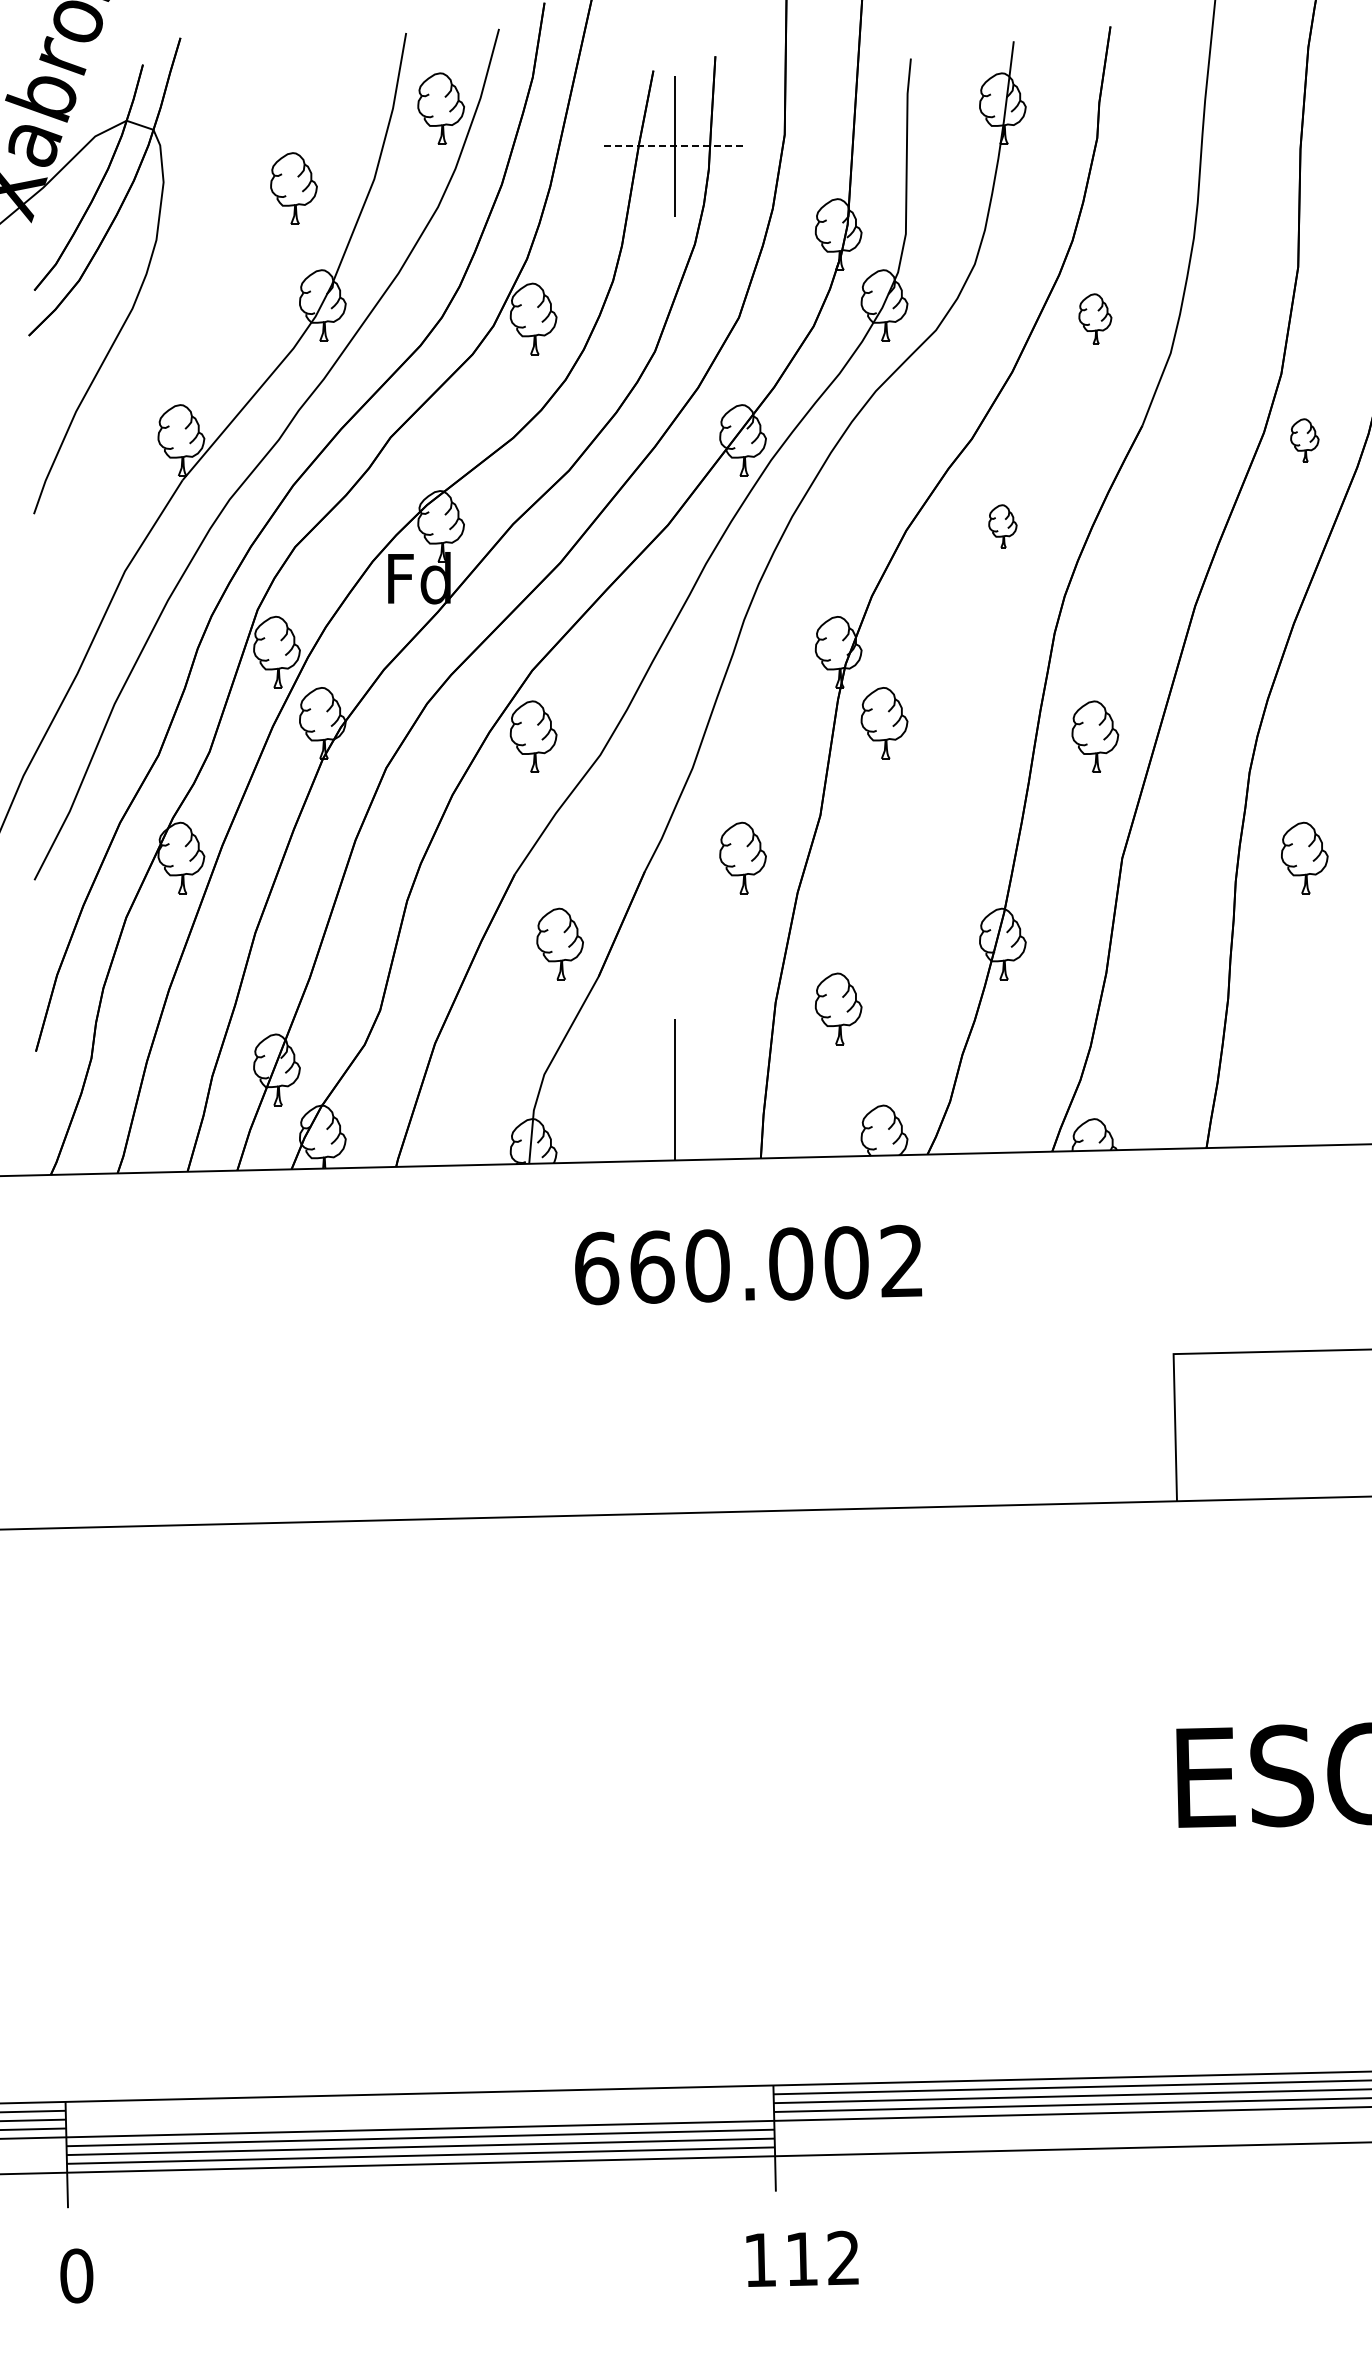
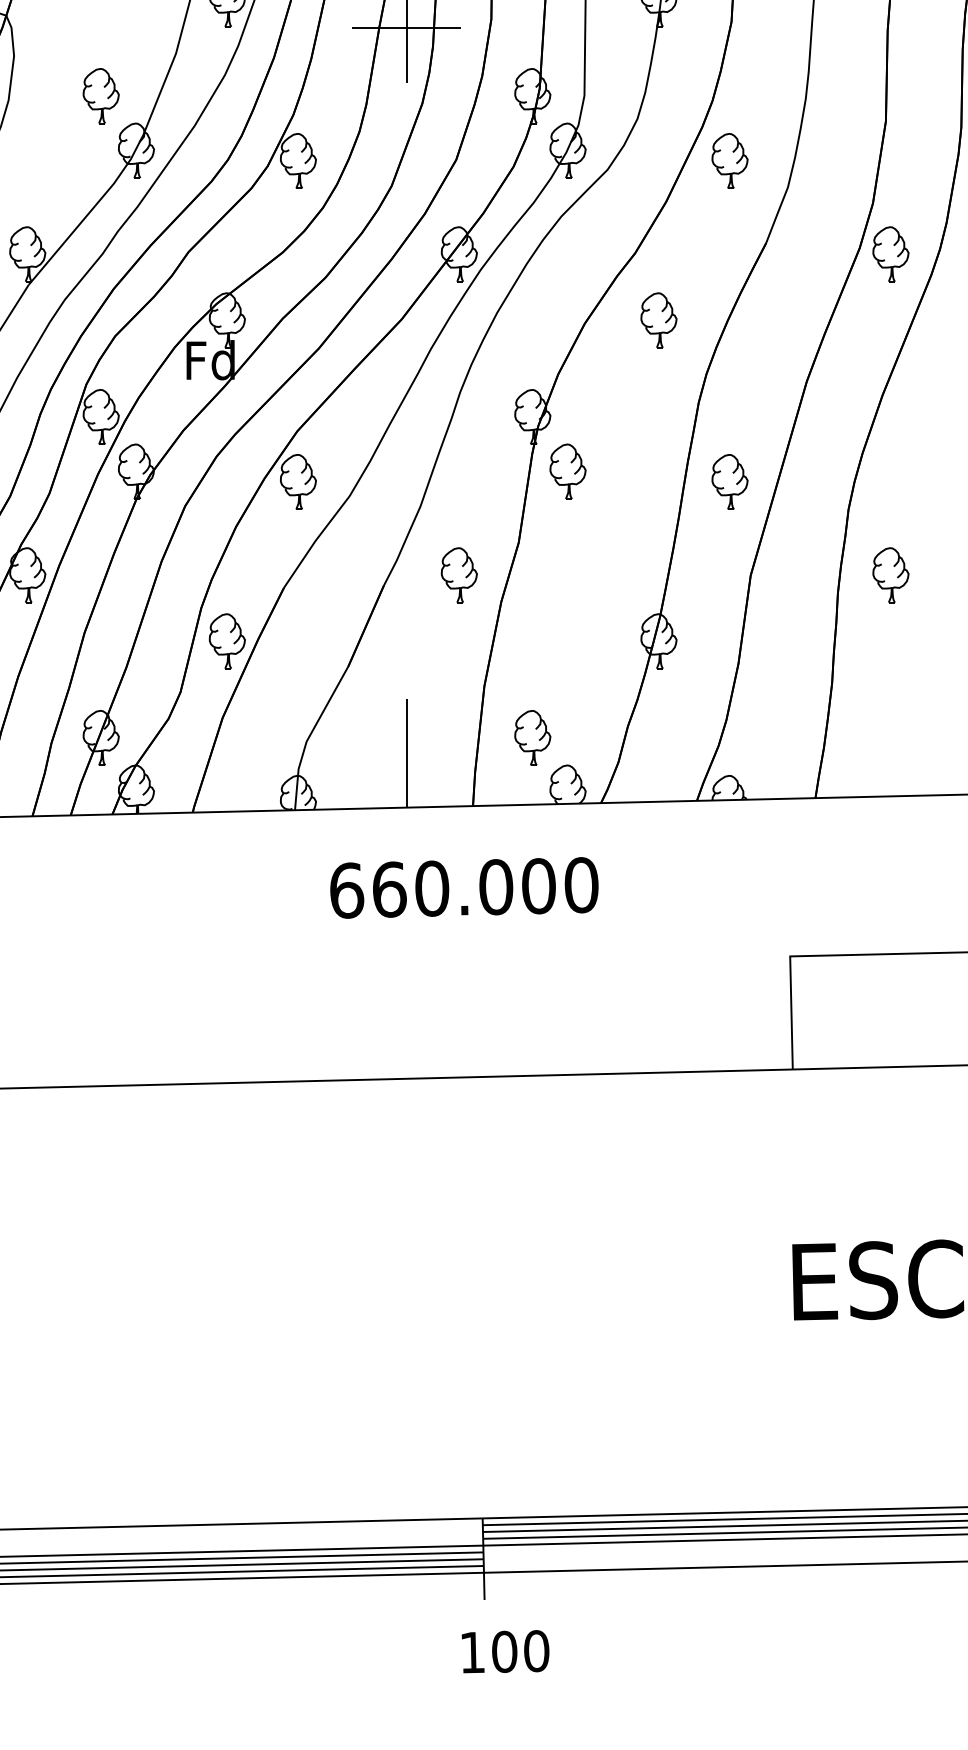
line: (674, 146) -> (406, 28), dashed -> solid
part: (293, 188) -> (100, 96), moved
part: (1095, 318) -> (730, 160), size x1.43
part: (1304, 440) -> (890, 254), size x1.67
part: (1002, 526) -> (658, 320), size x1.67
part: (559, 943) -> (226, 640), moved
part: (838, 1008) -> (532, 737), moved
text: (902, 1261) -> (581, 885), 660.002 -> 660.000
text: (822, 2258) -> (520, 1651), 112 -> 100

